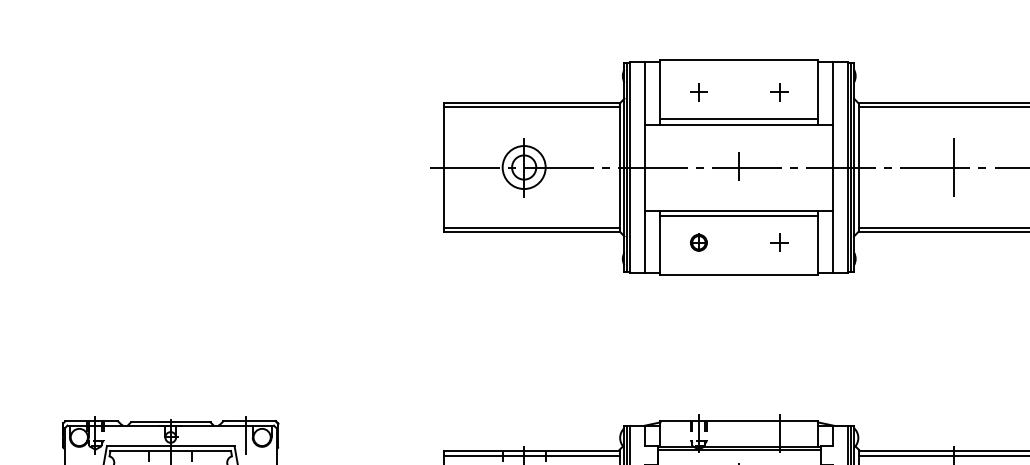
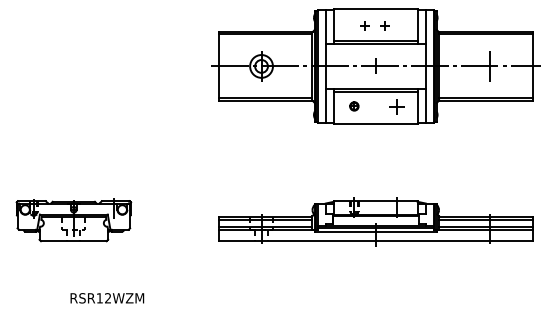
part: (697, 90) -> (364, 25), moved
part: (778, 90) -> (384, 25), moved
part: (778, 241) -> (396, 105), size x1.6

